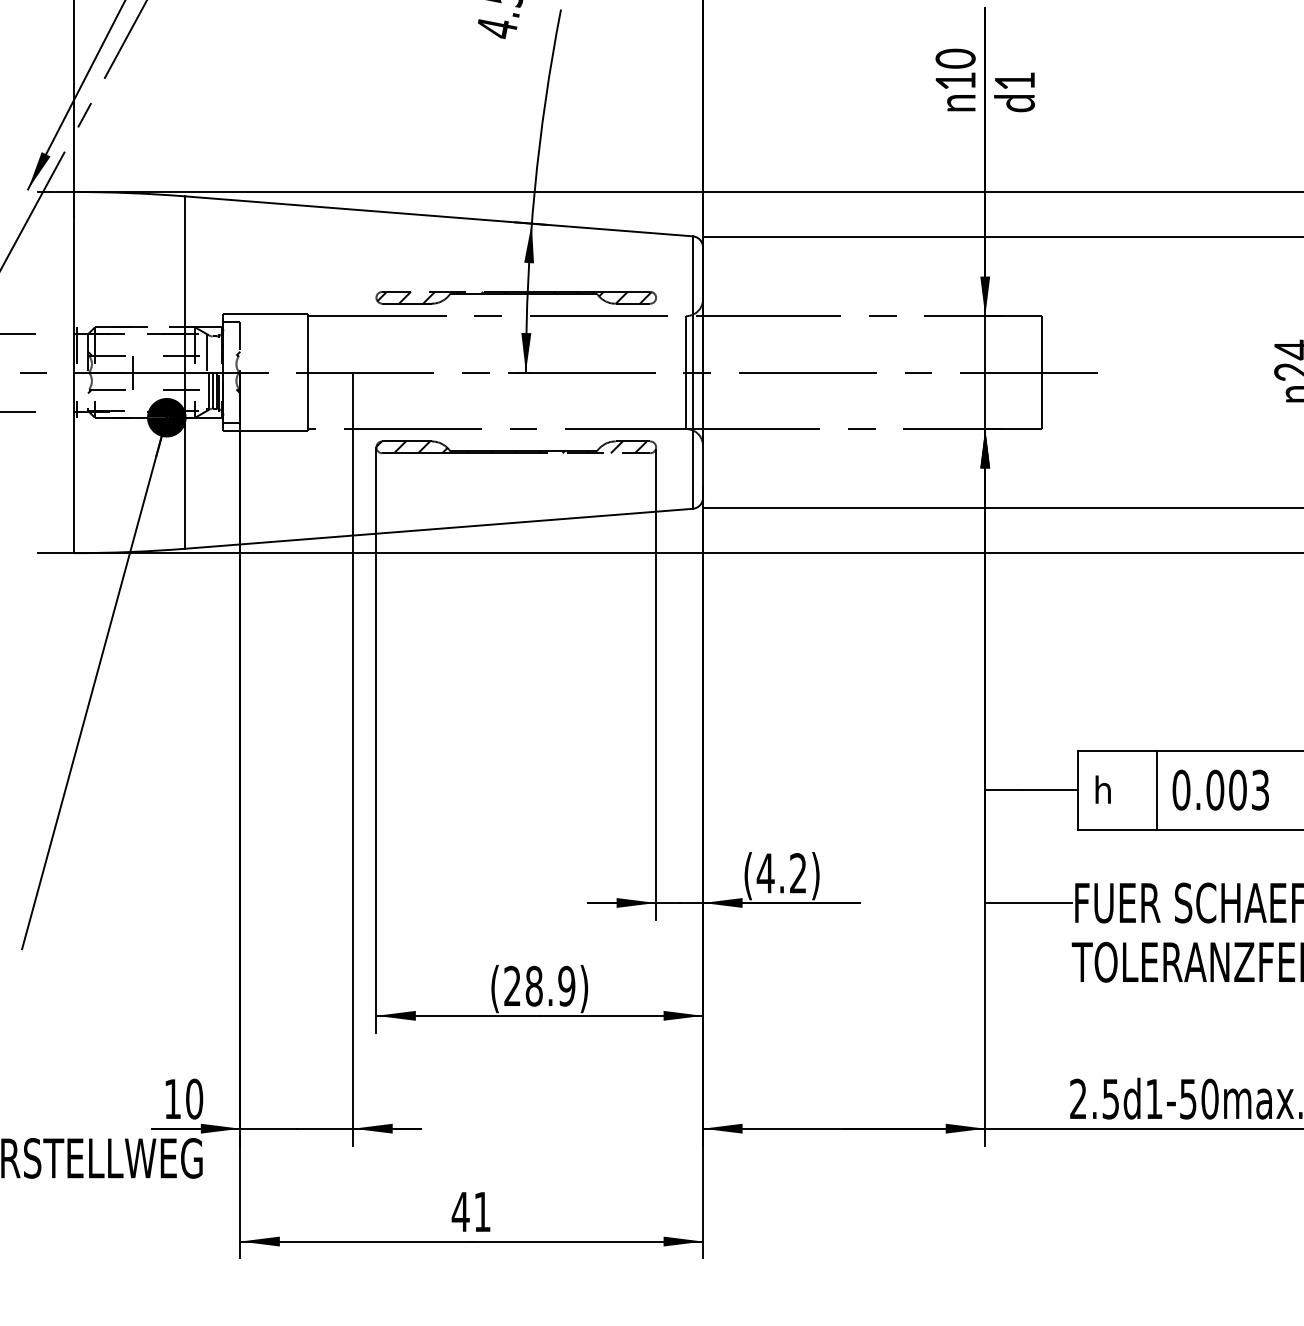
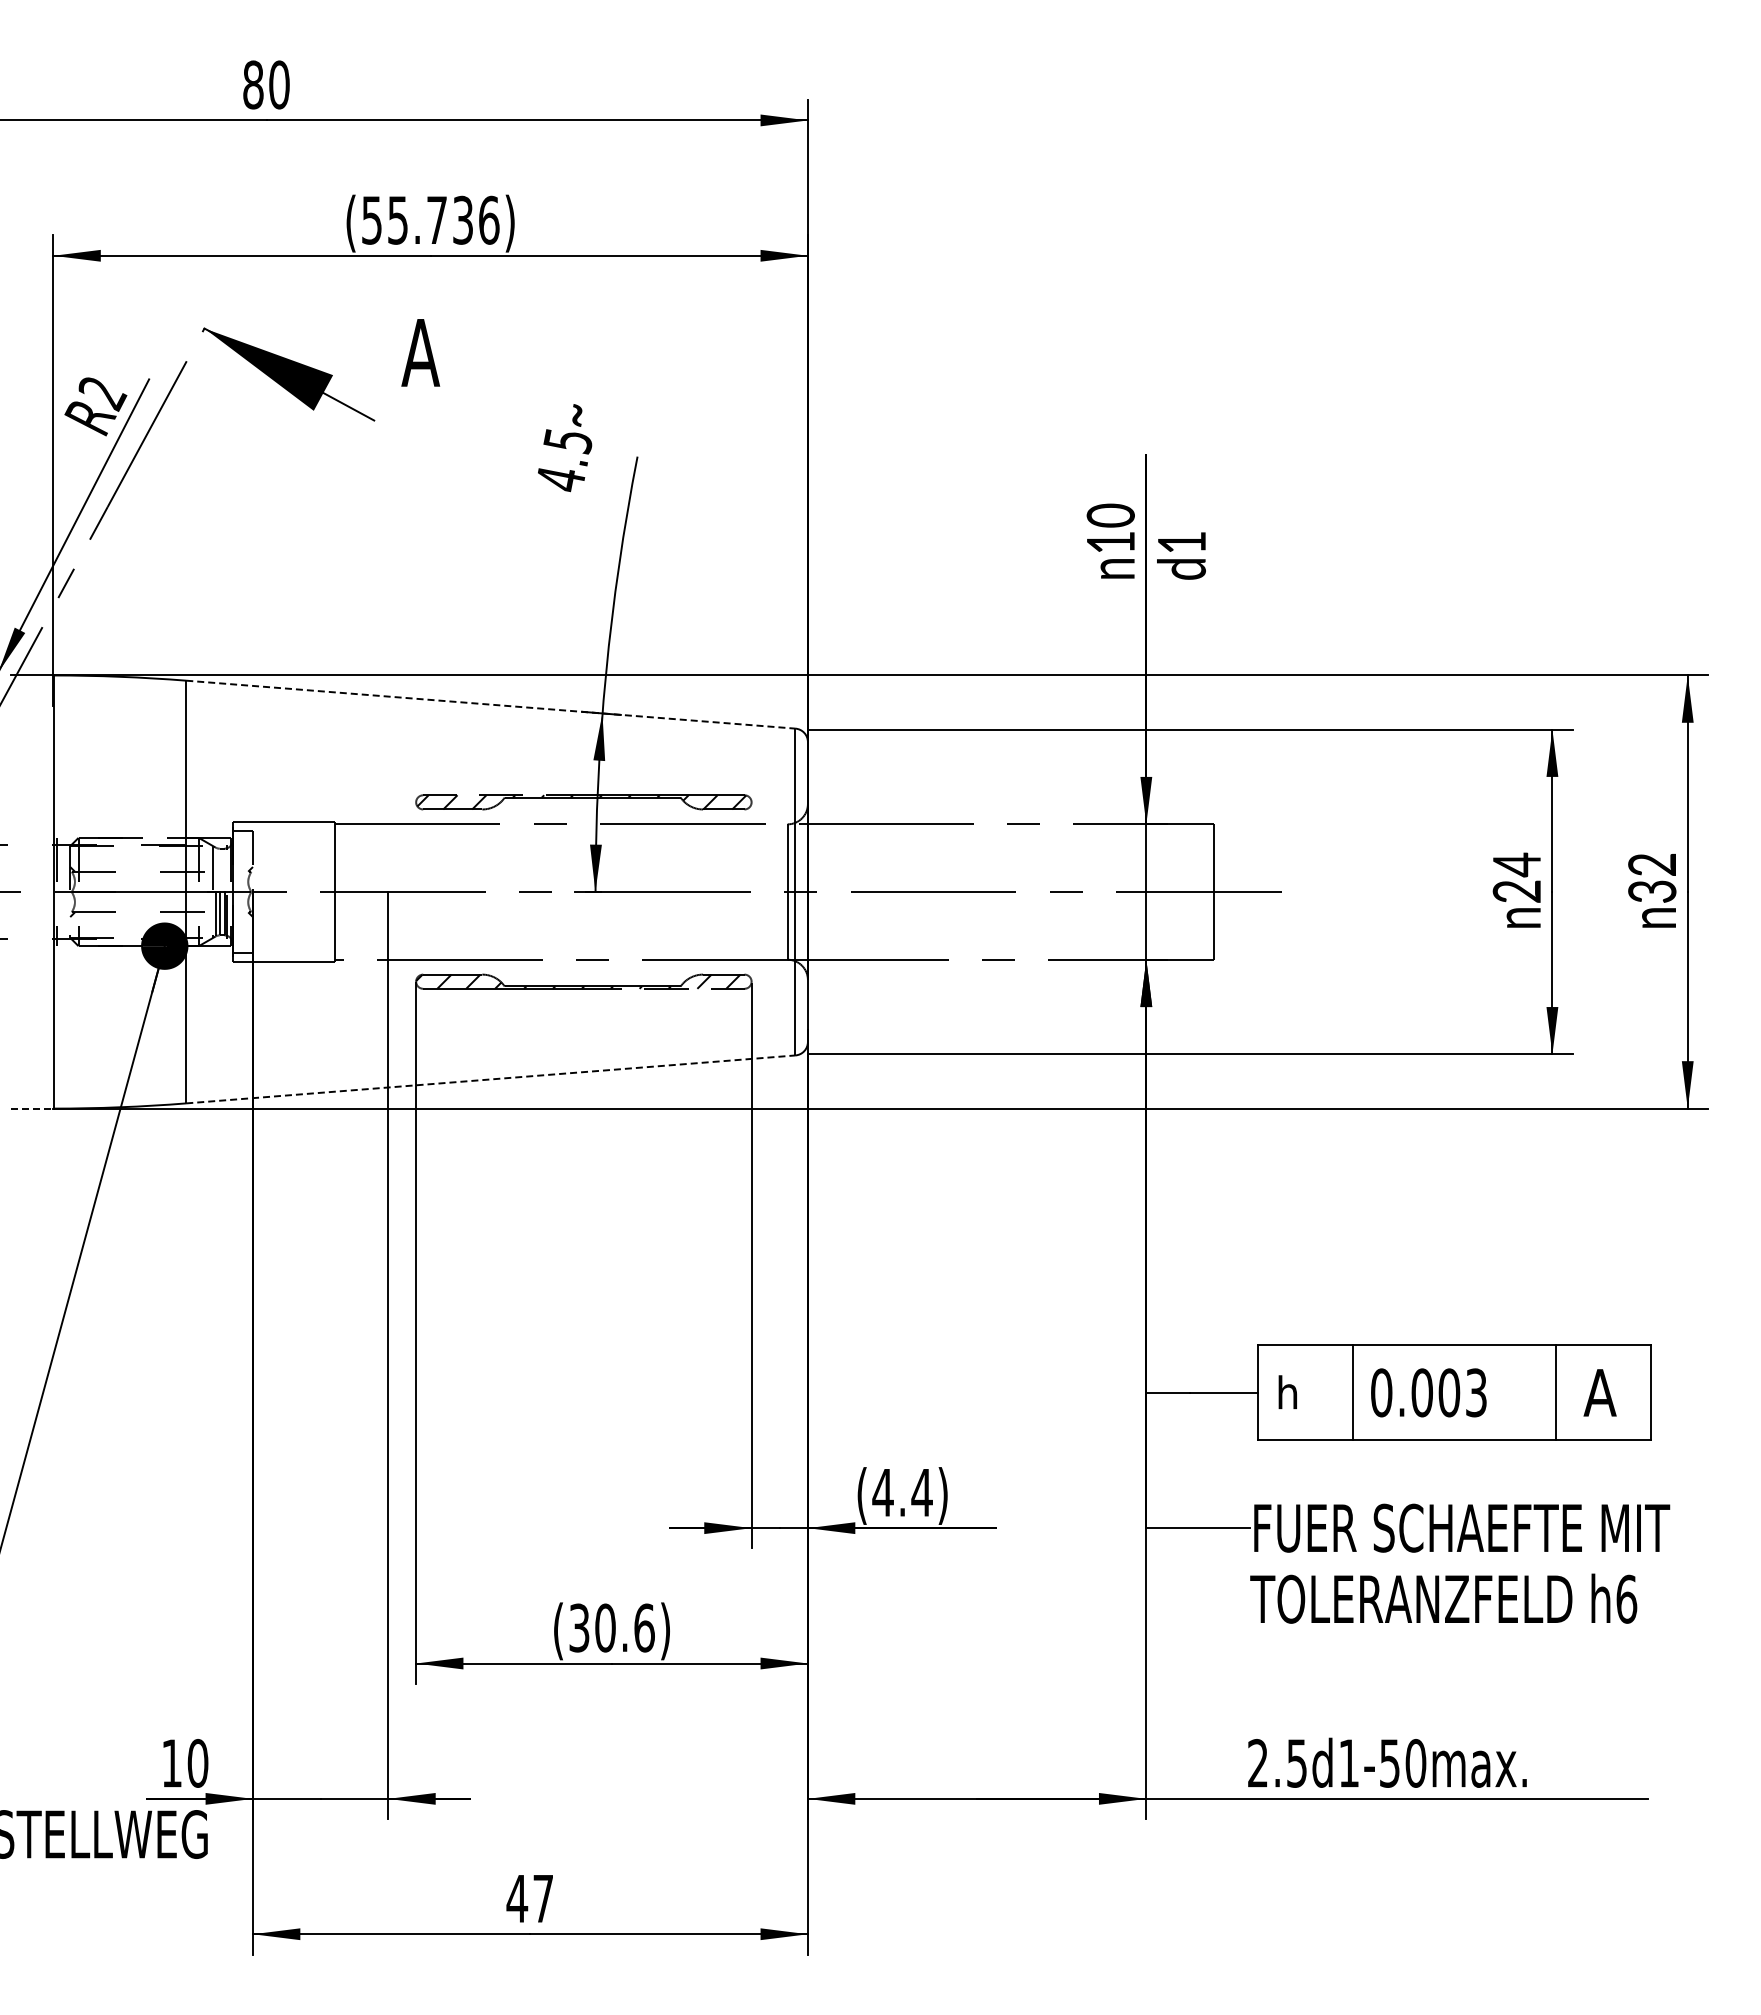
line: (438, 216) -> (490, 704), solid -> dashed
line: (133, 372) -> (124, 891), removed
line: (438, 528) -> (490, 1079), solid -> dashed
line: (56, 553) -> (32, 1108), solid -> dashed
text: (797, 873) -> (921, 1492), (4.2) -> (4.4)
text: (539, 985) -> (611, 1627), (28.9) -> (30.6)
text: (481, 1211) -> (542, 1898), 41 -> 47

